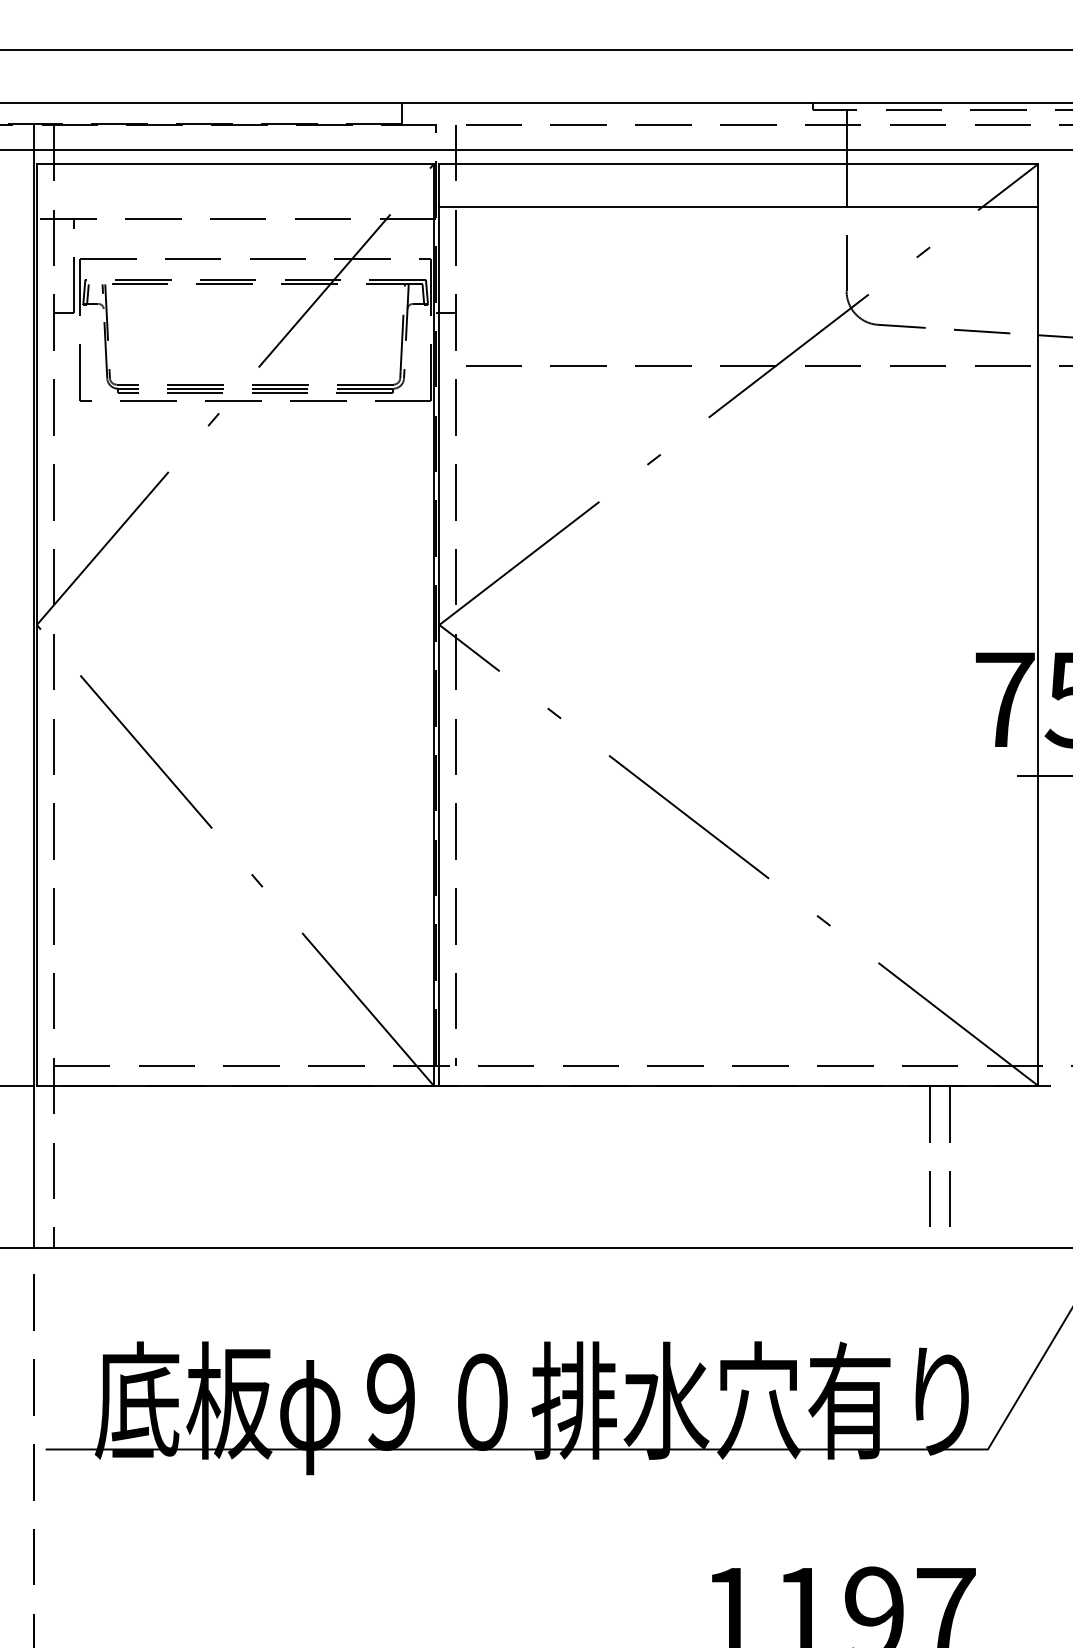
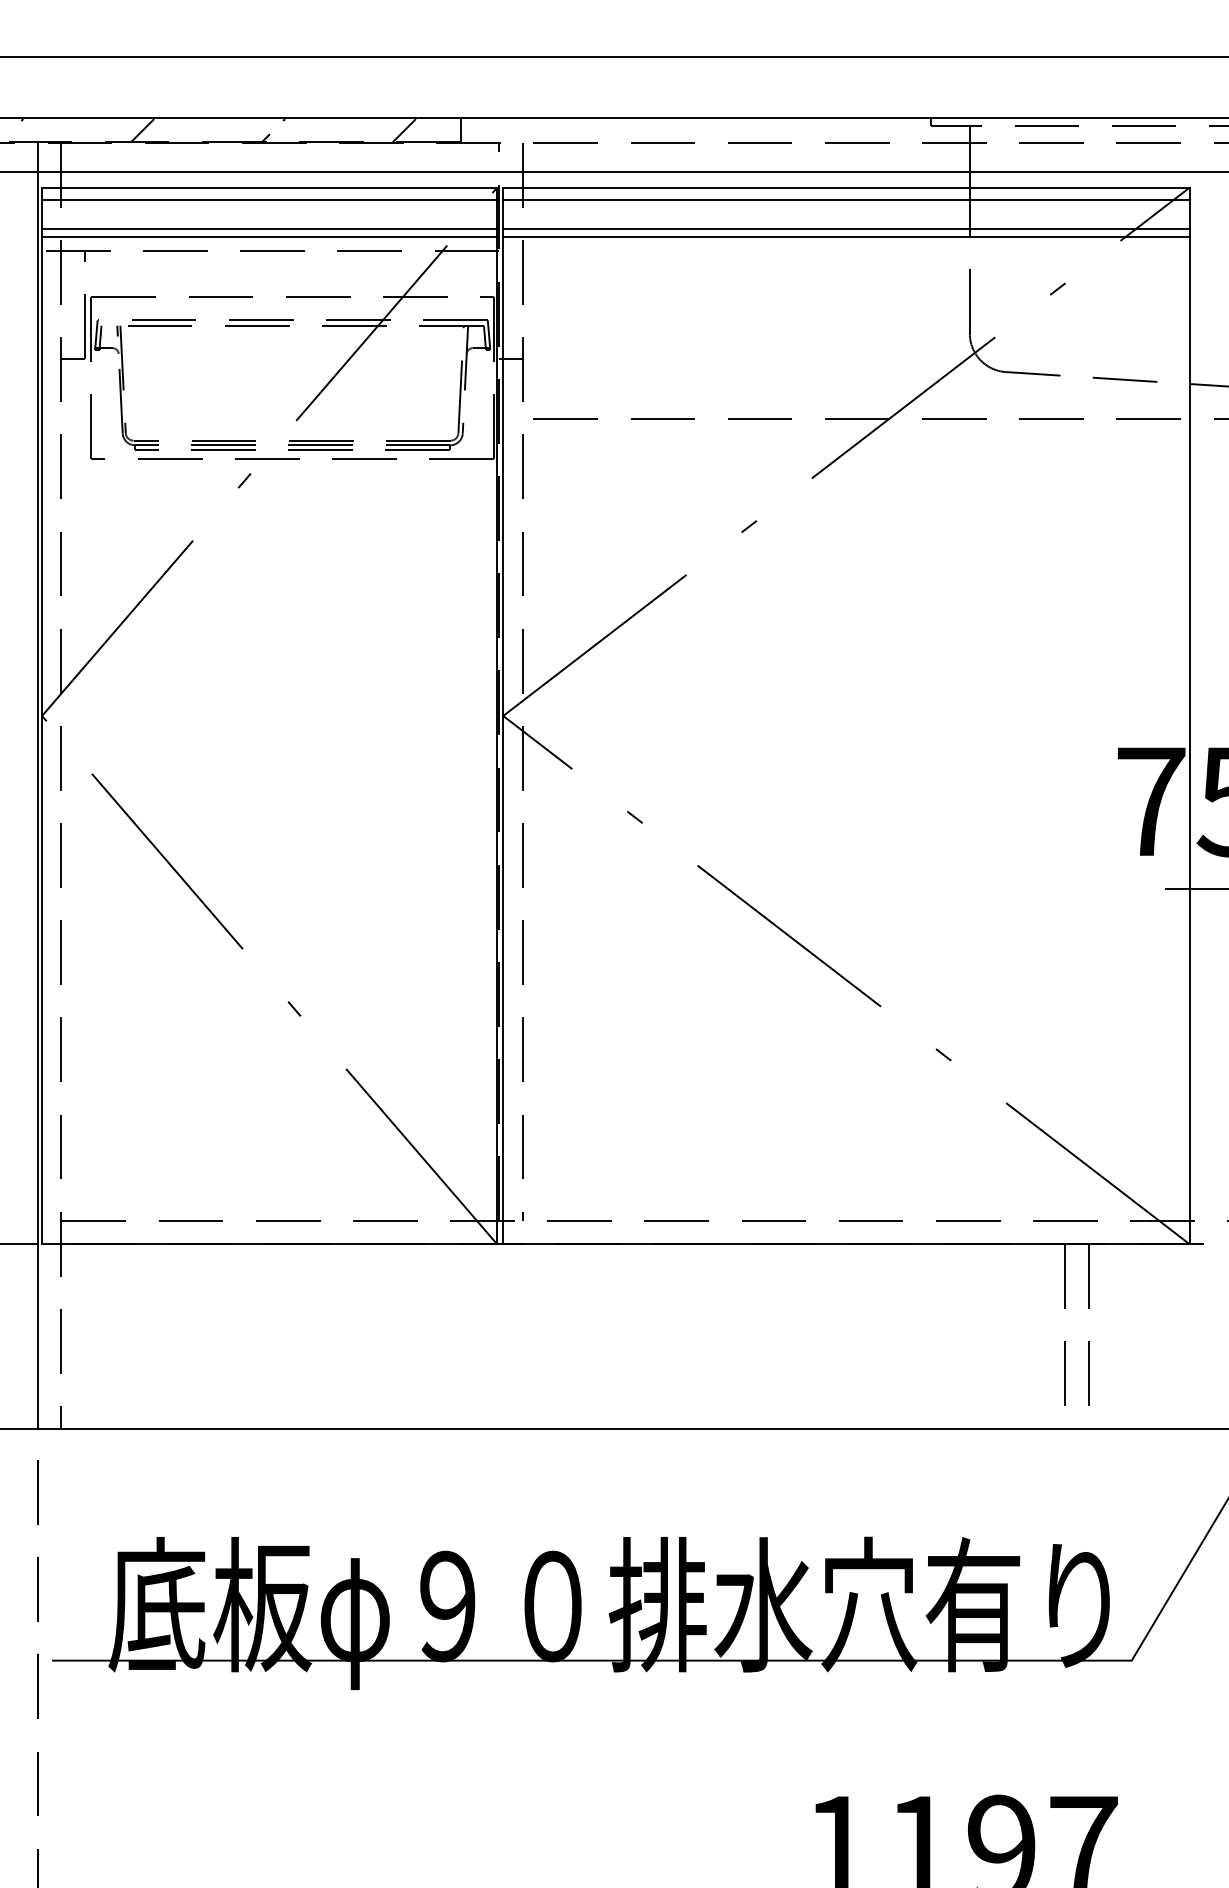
hatch: (190, 113) -> (218, 130), added
line: (235, 175) -> (269, 200), added
line: (738, 175) -> (846, 200), added
line: (235, 200) -> (269, 229), added
line: (738, 200) -> (846, 229), added
line: (235, 207) -> (269, 237), added

